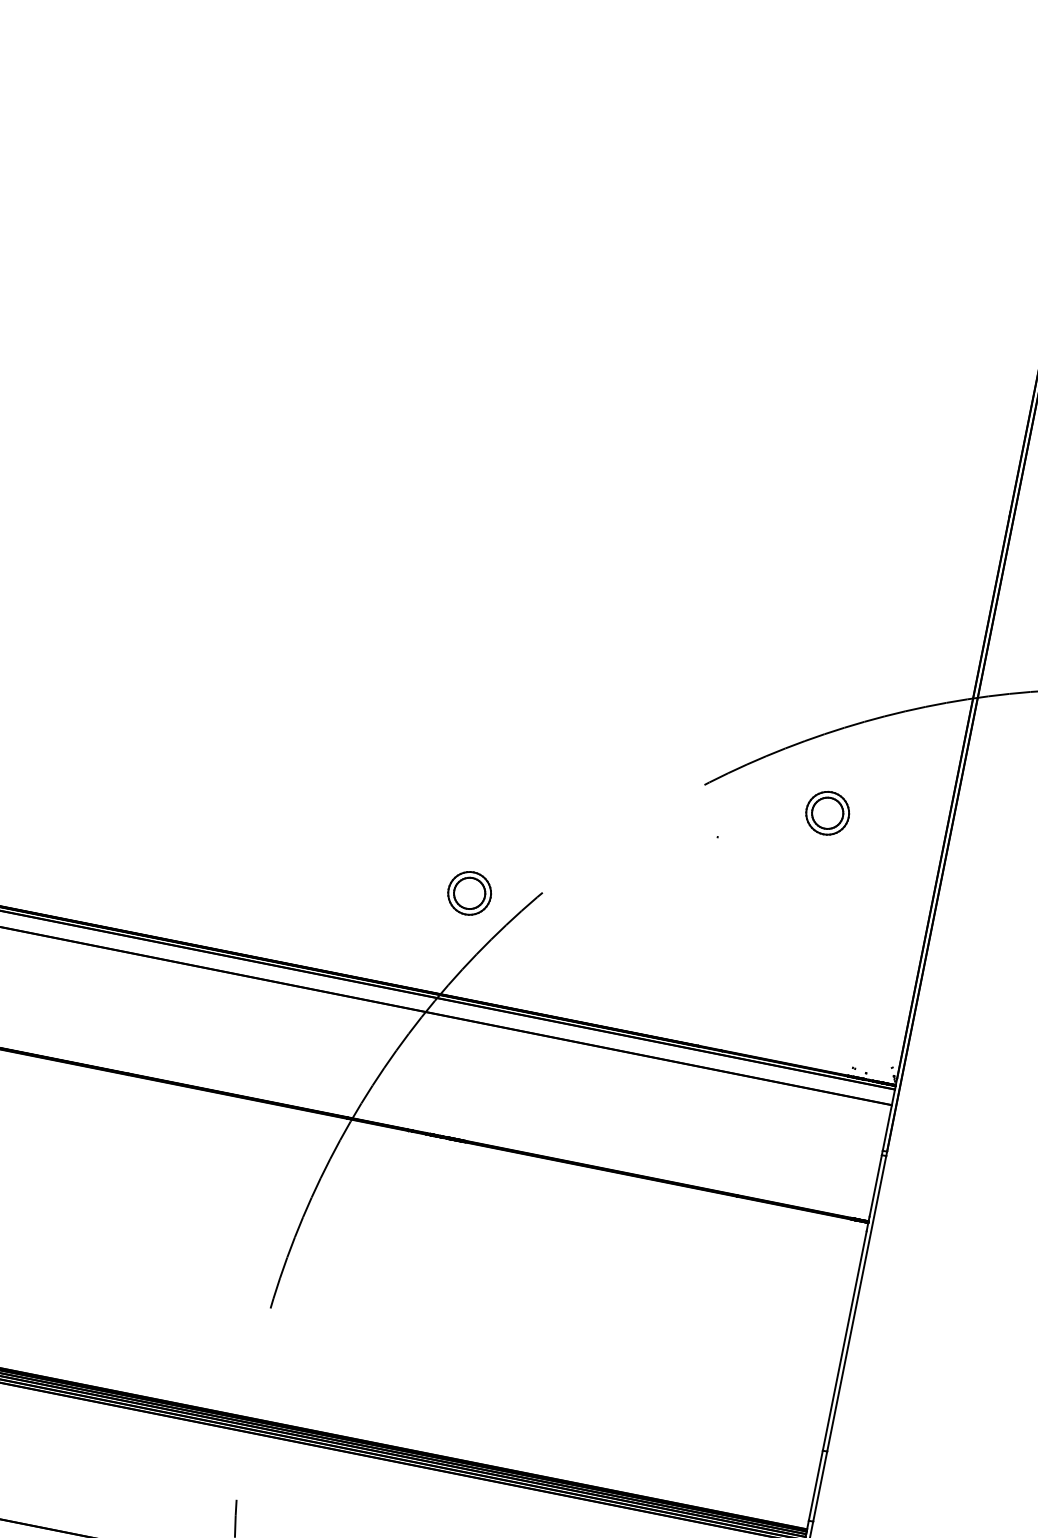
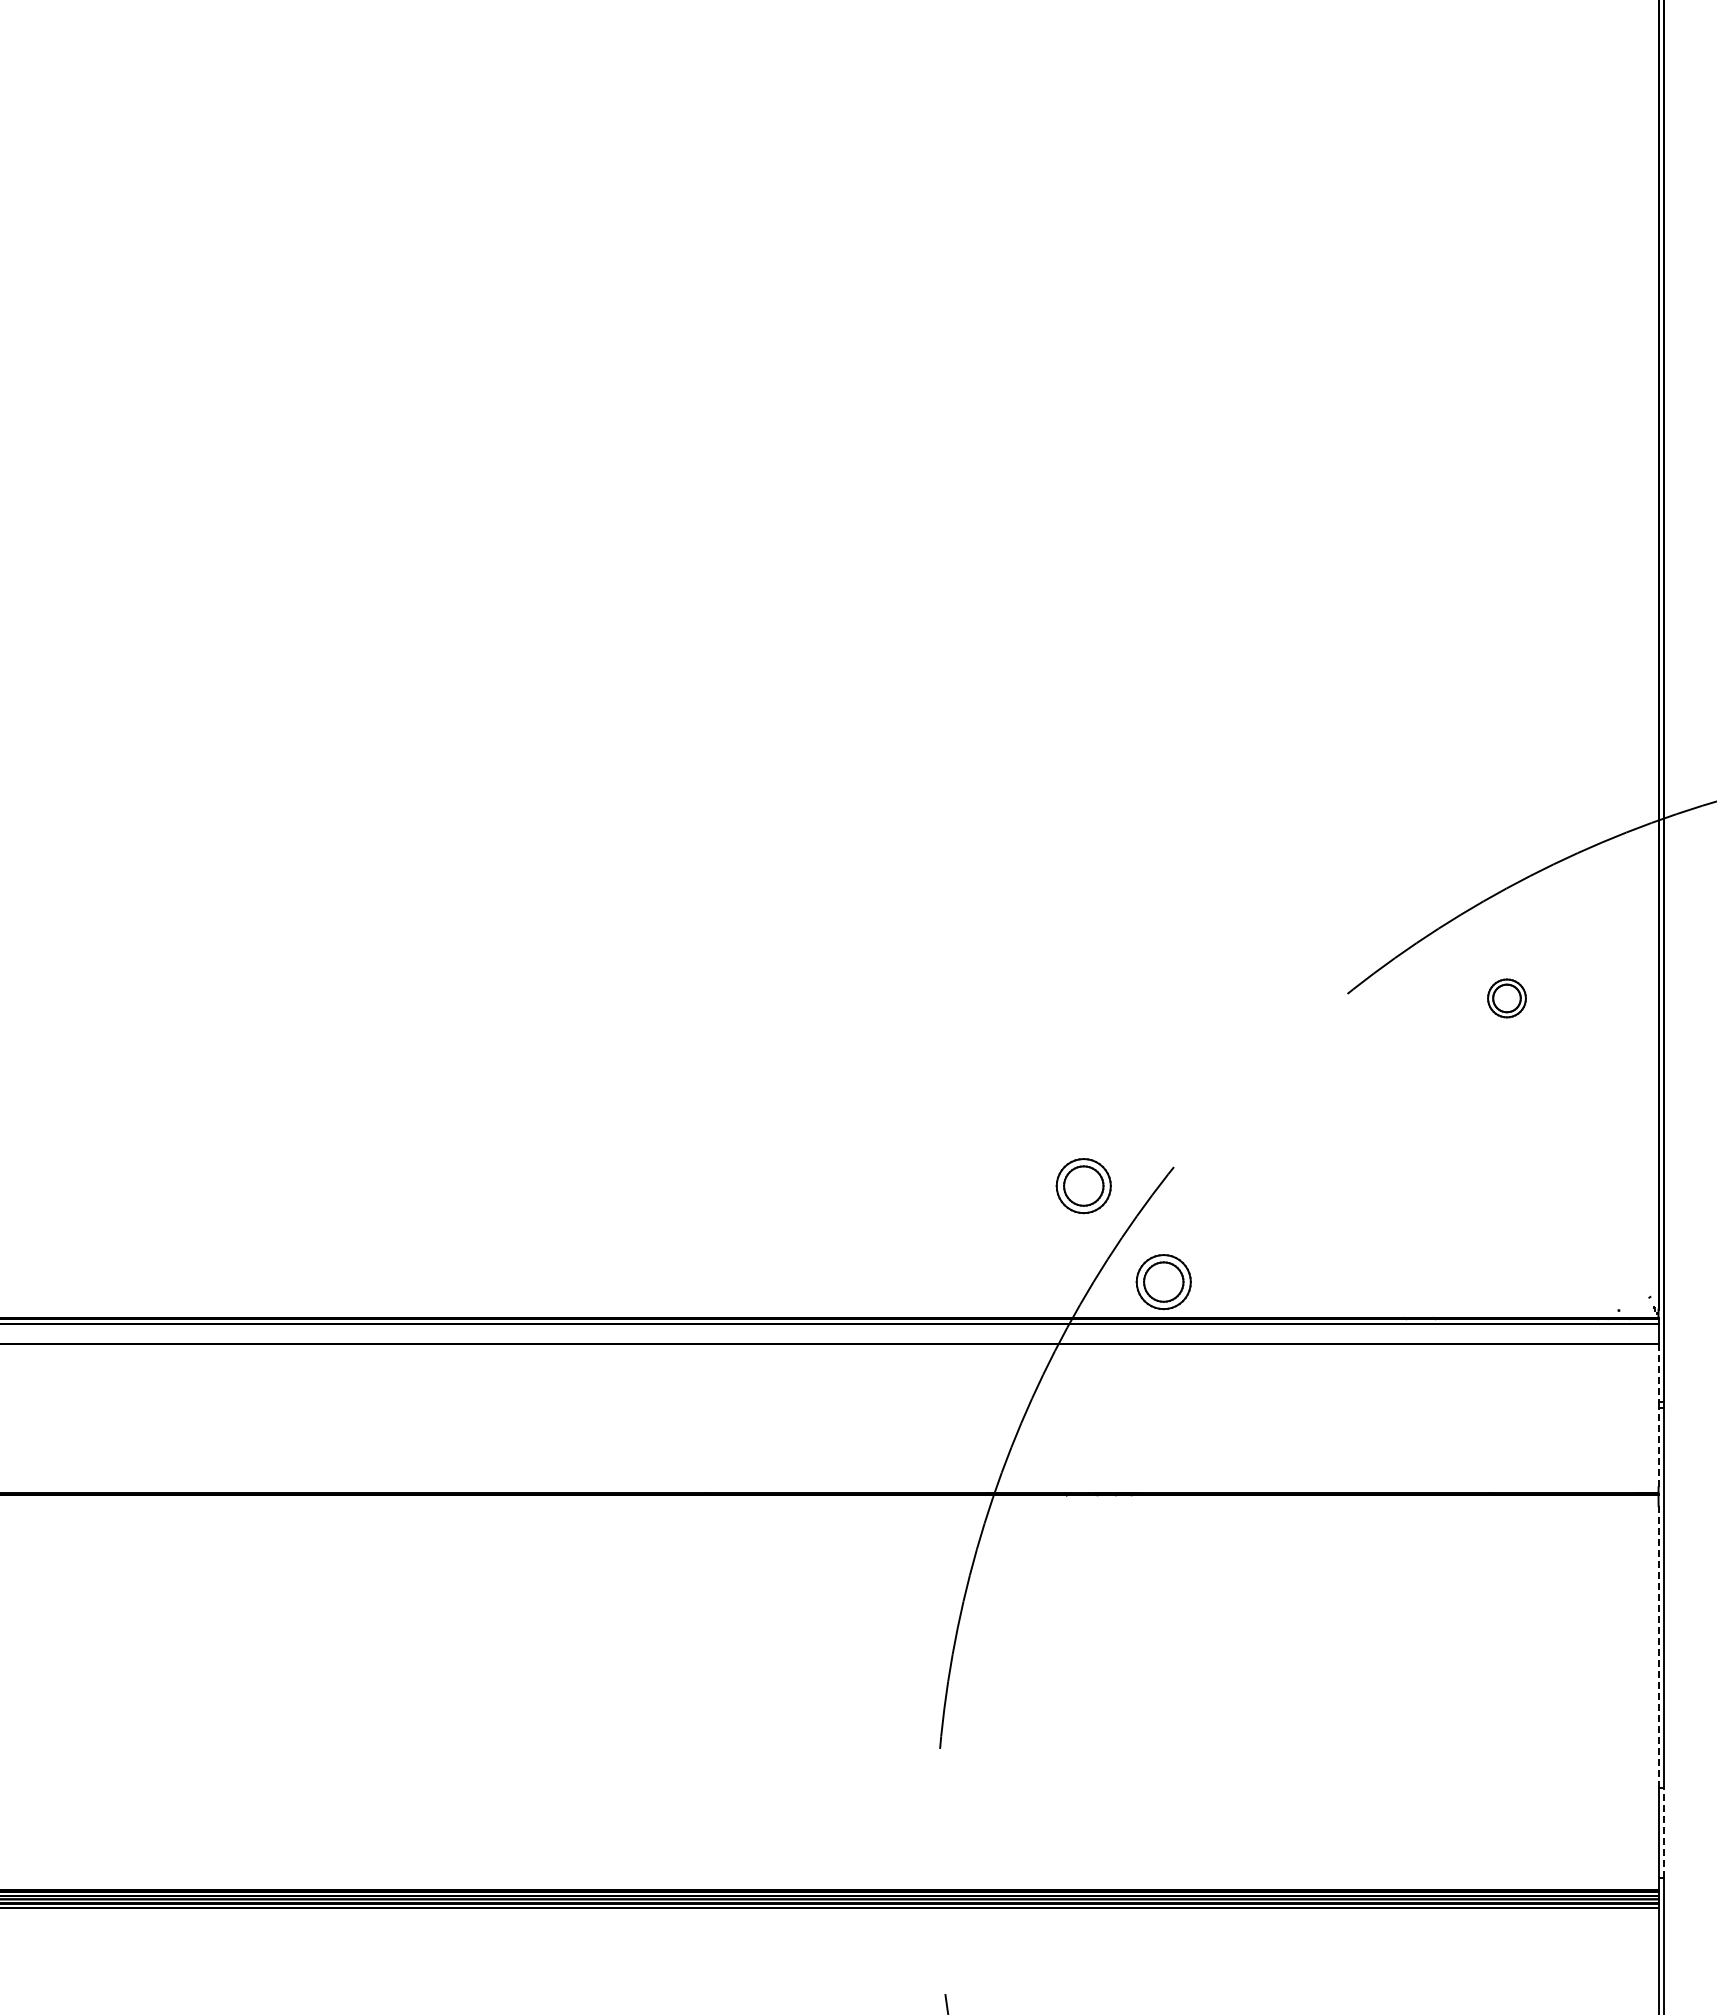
part: (827, 813) -> (1506, 998), size x0.7
part: (516, 980) -> (1163, 1282), added
line: (887, 1128) -> (1658, 1373), solid -> dashed
line: (875, 1185) -> (1658, 1447), solid -> dashed
line: (844, 1340) -> (1658, 1646), solid -> dashed
line: (820, 1485) -> (1664, 1832), solid -> dashed

